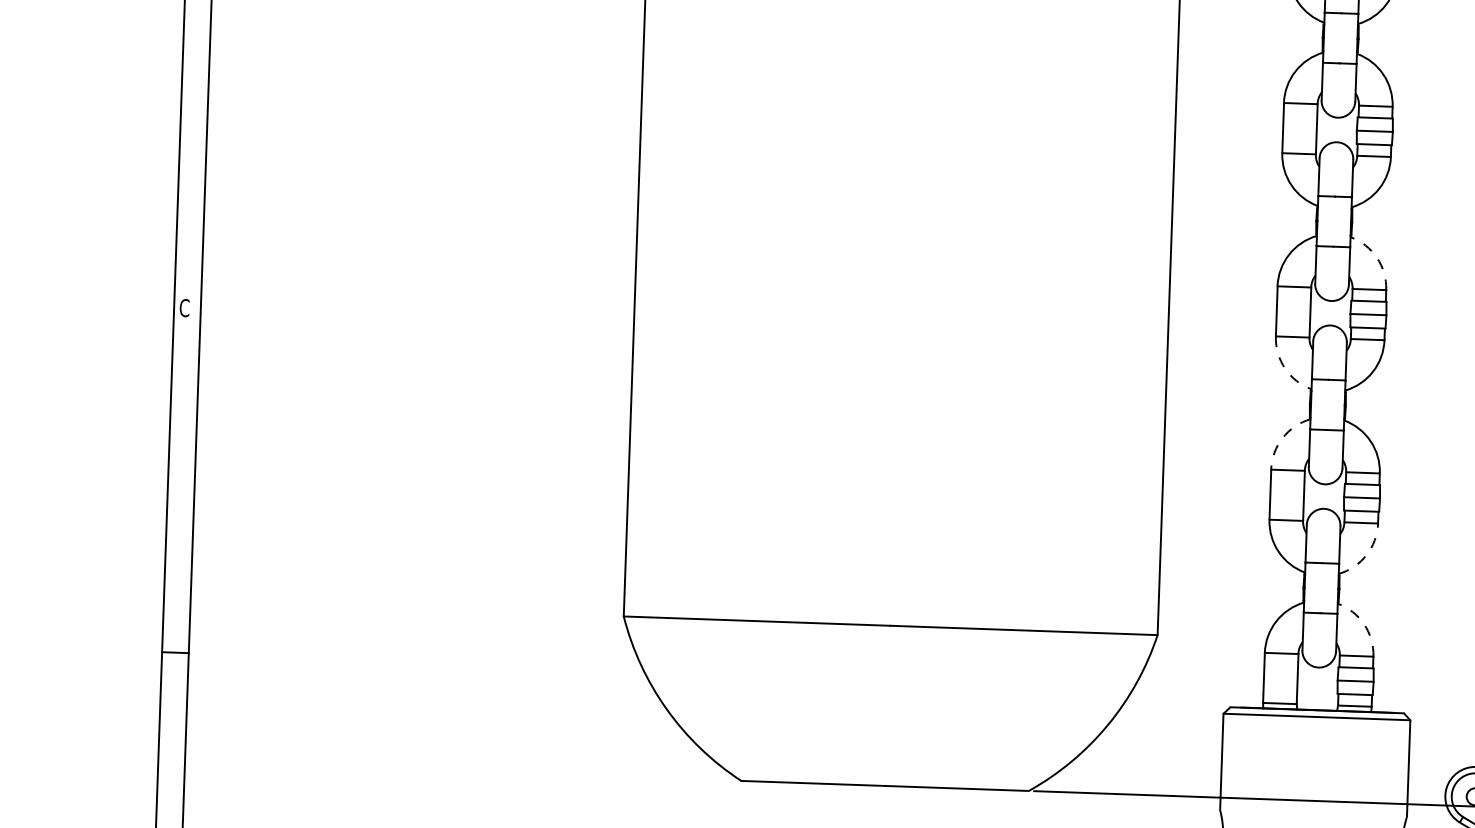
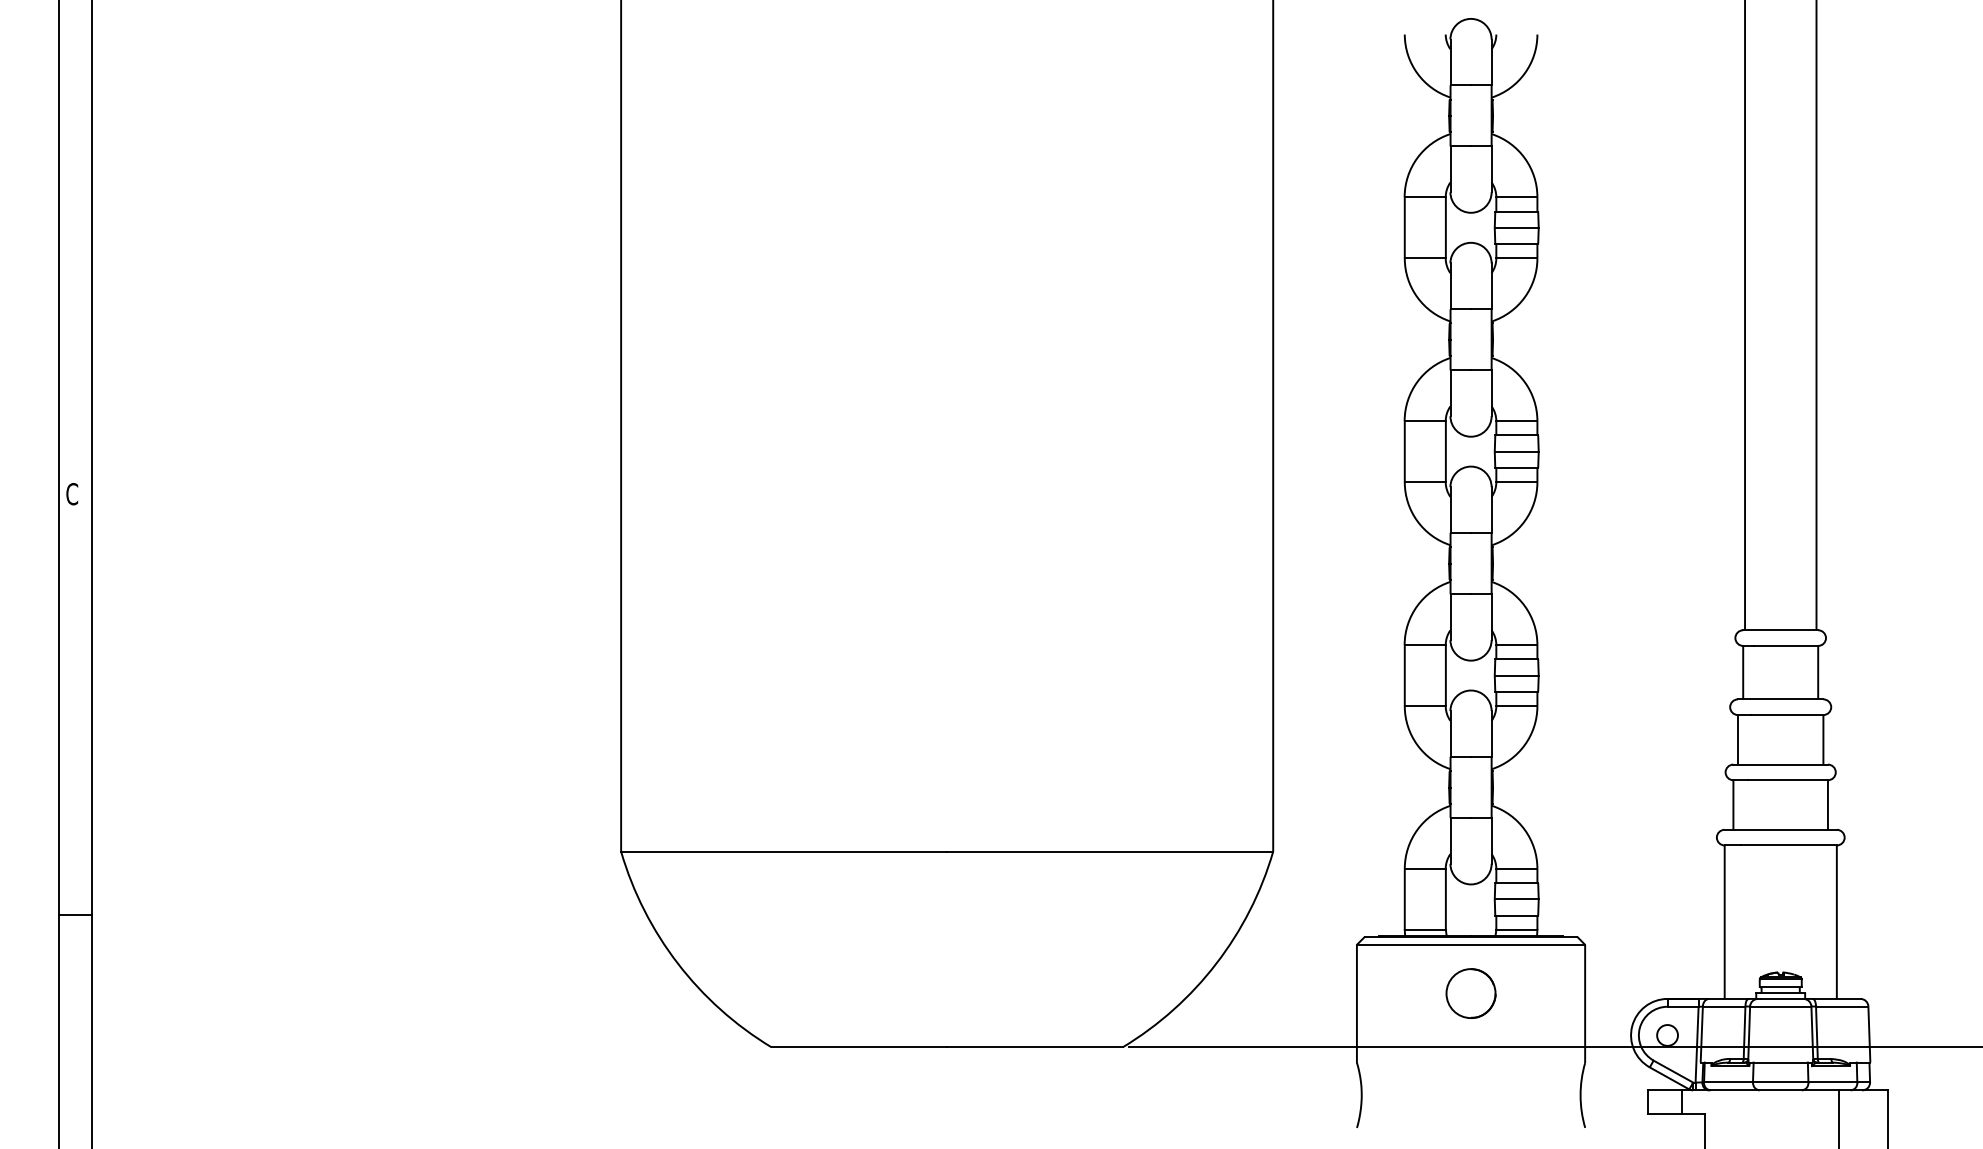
arc: (1376, 258) -> (1524, 382), dashed -> solid
arc: (1285, 368) -> (1417, 521), dashed -> solid
arc: (1282, 438) -> (1417, 606), dashed -> solid
arc: (1366, 555) -> (1524, 745), dashed -> solid
arc: (1363, 624) -> (1524, 829), dashed -> solid
circle: (1315, 756) -> (1470, 993), added

